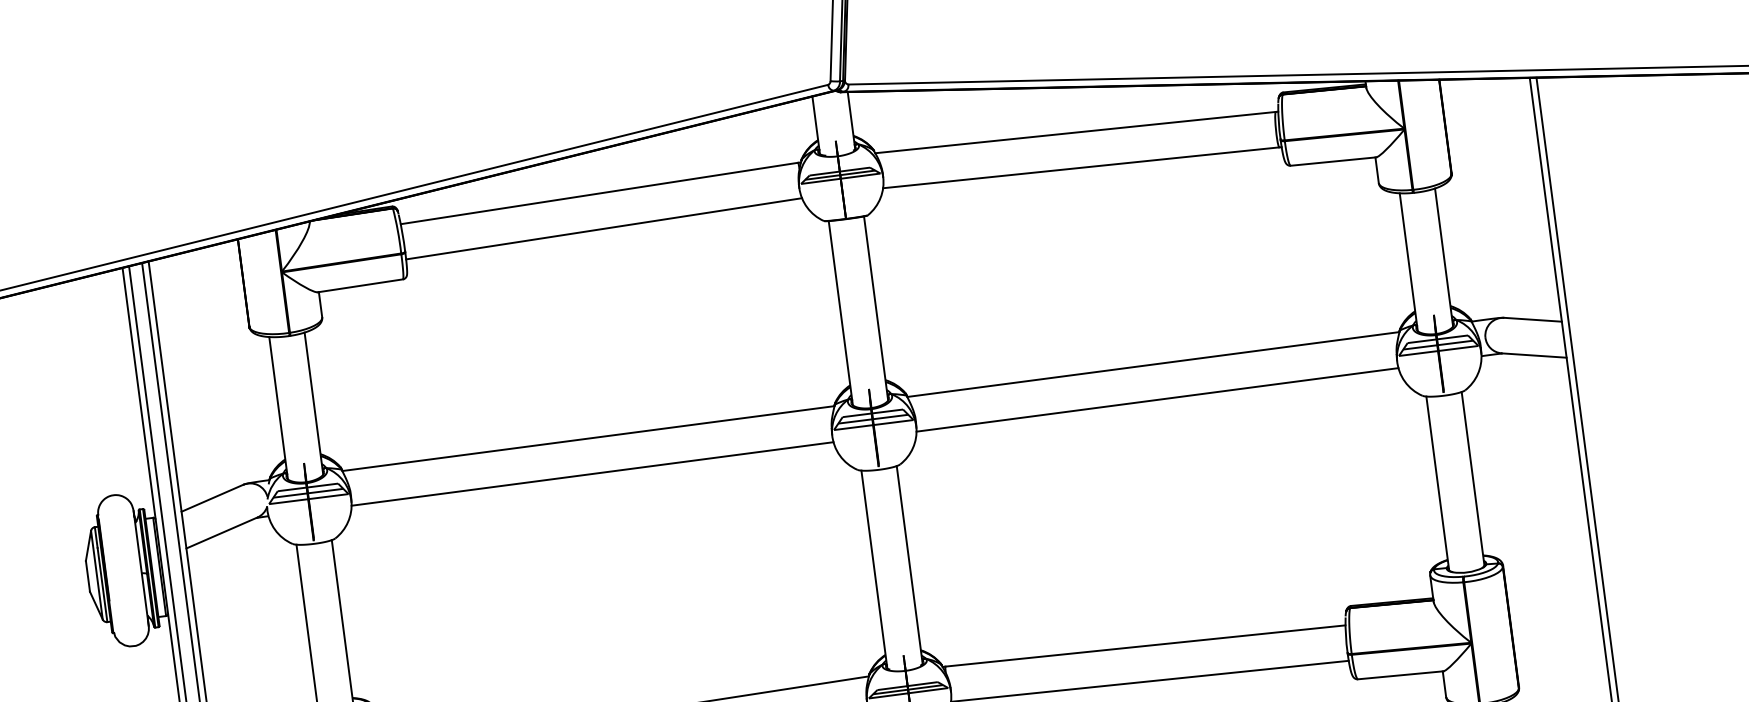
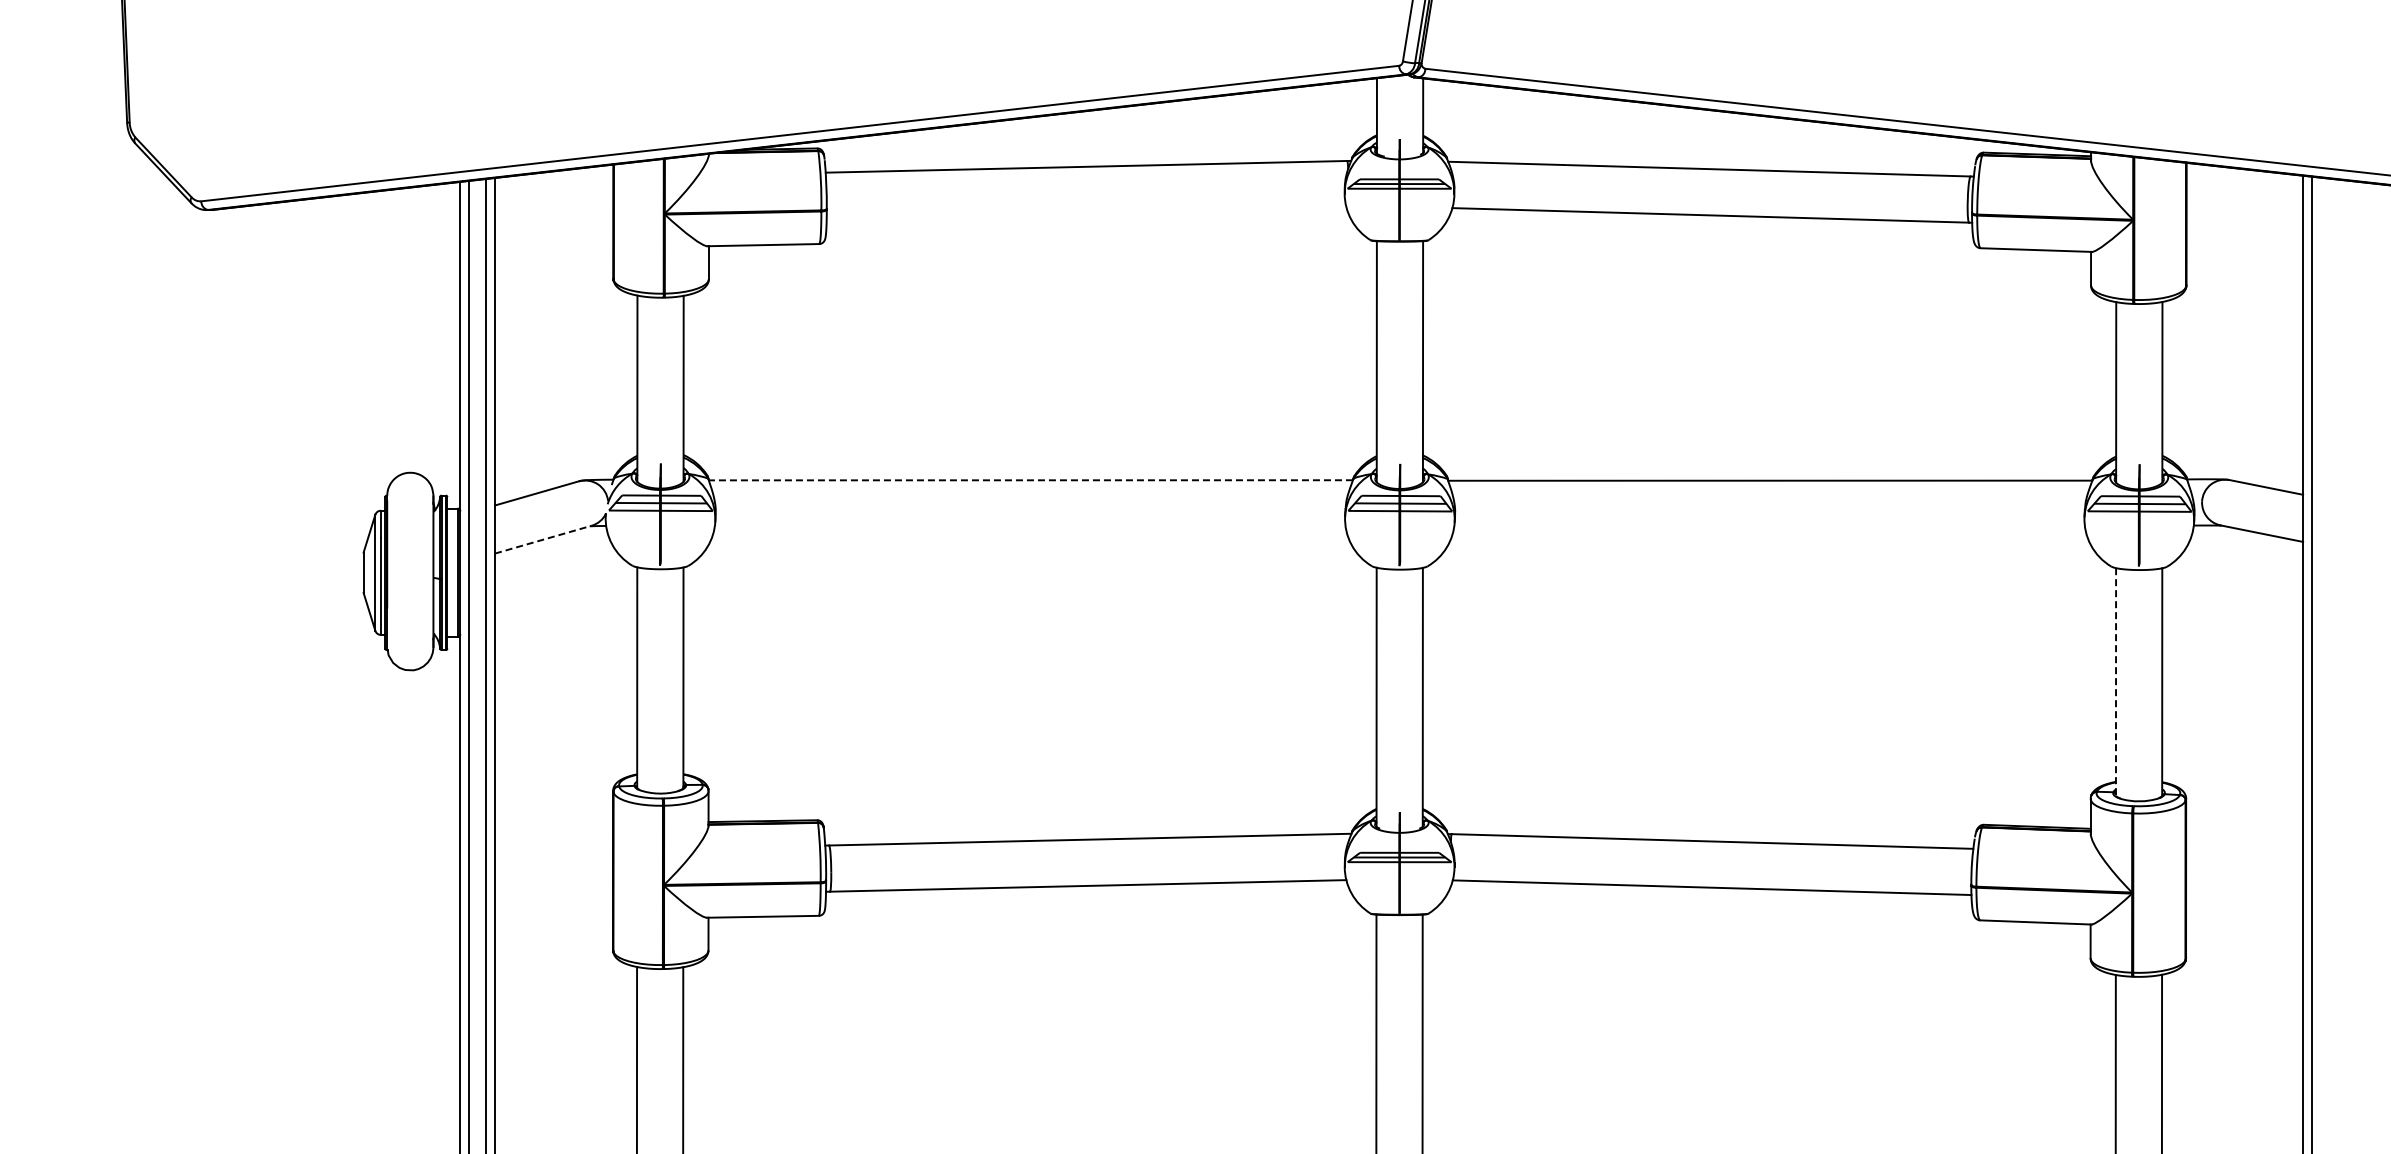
line: (603, 228) -> (1086, 212), removed
line: (1157, 399) -> (1769, 526), removed
line: (588, 438) -> (1030, 480), solid -> dashed
line: (592, 474) -> (1029, 526), removed
line: (1438, 483) -> (2116, 682), solid -> dashed
line: (222, 532) -> (543, 539), solid -> dashed

